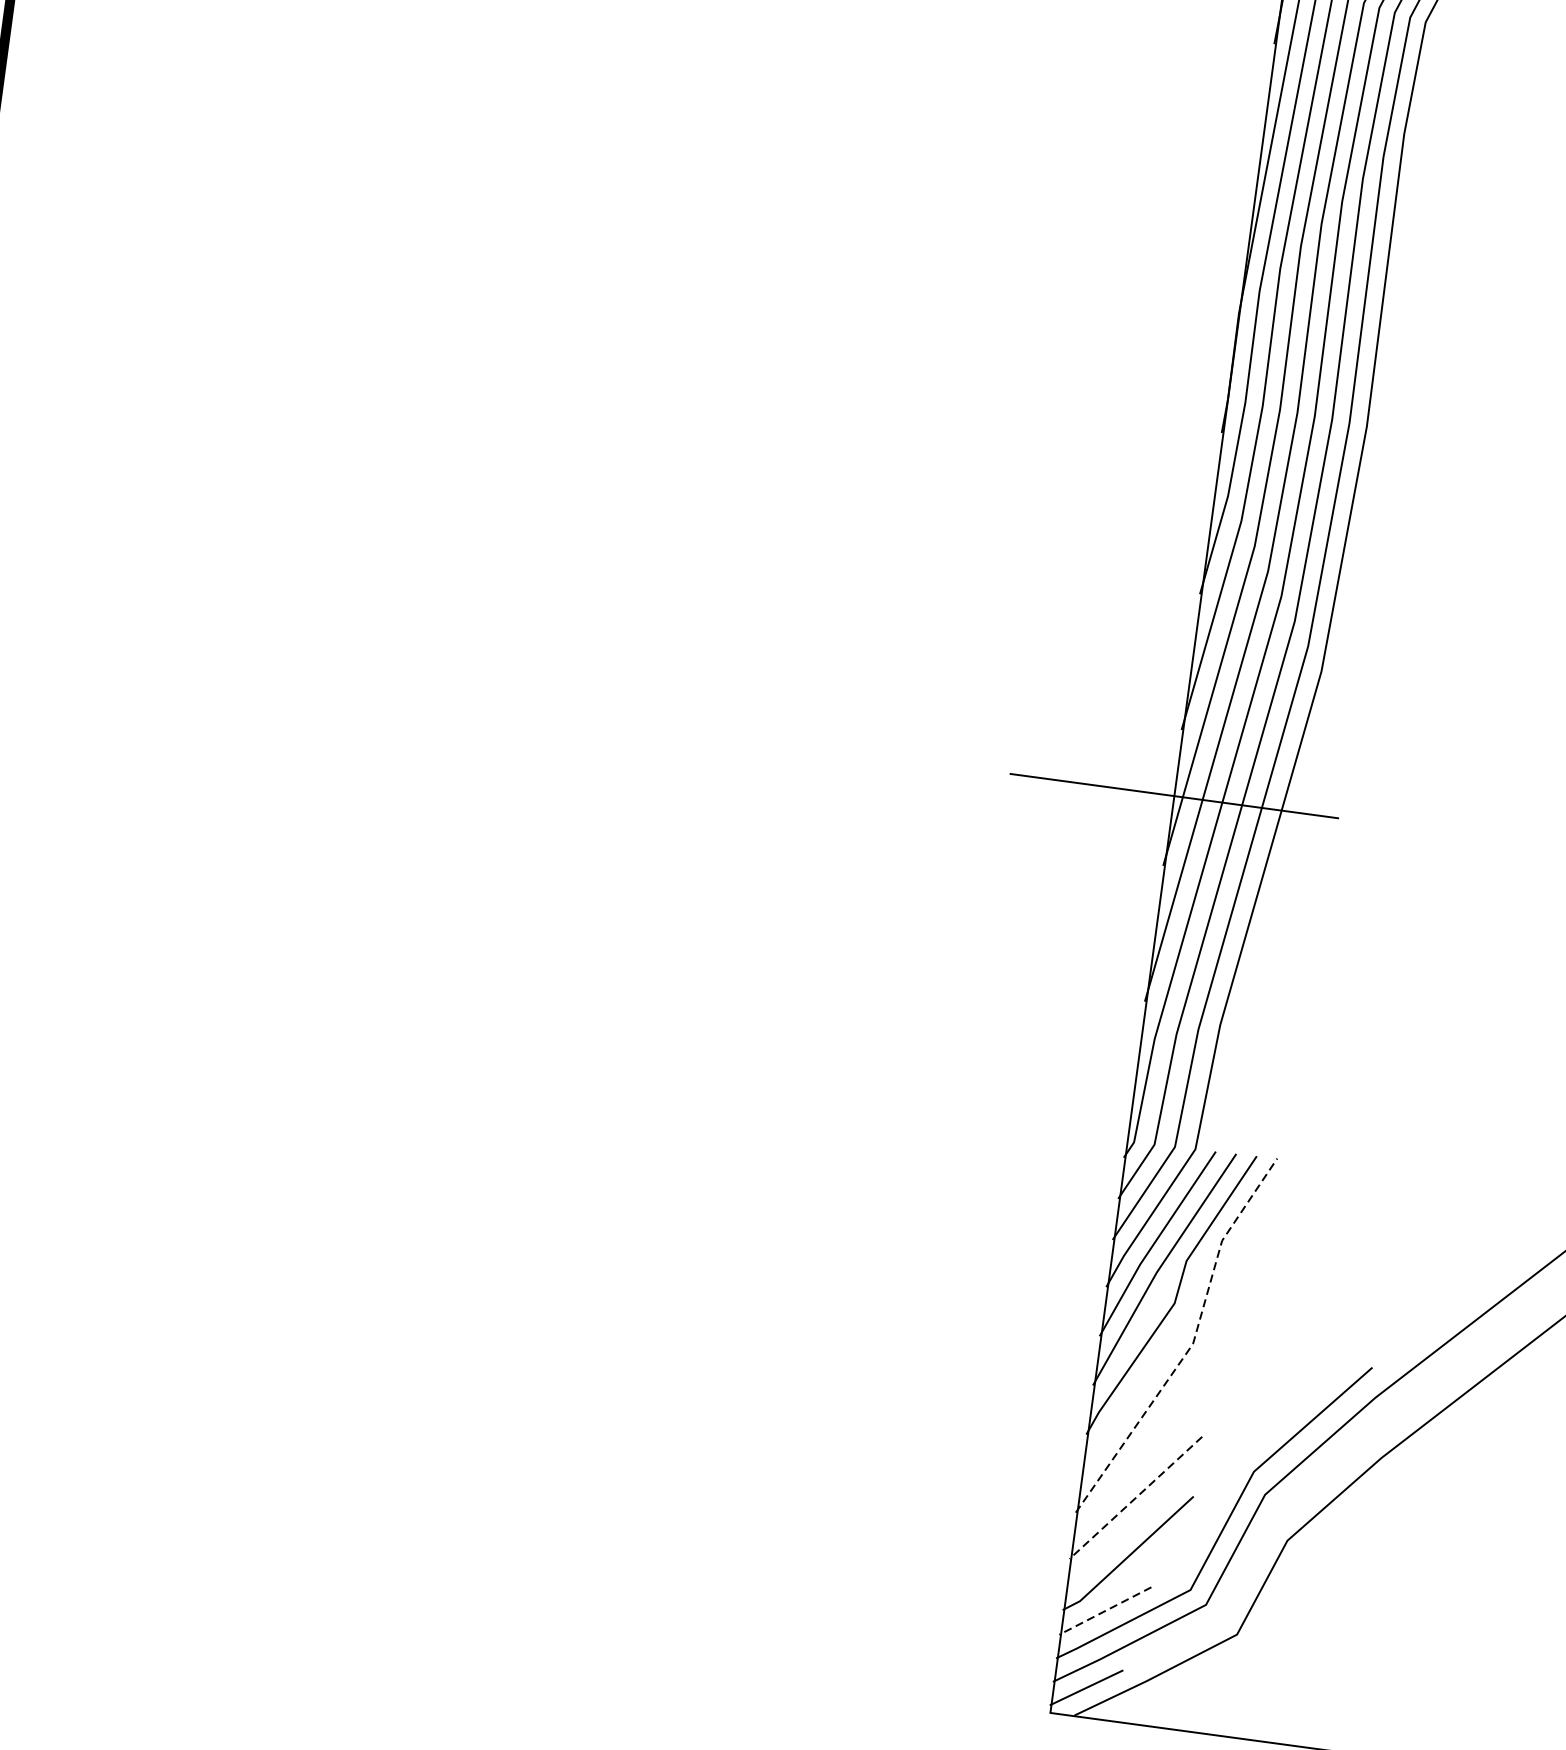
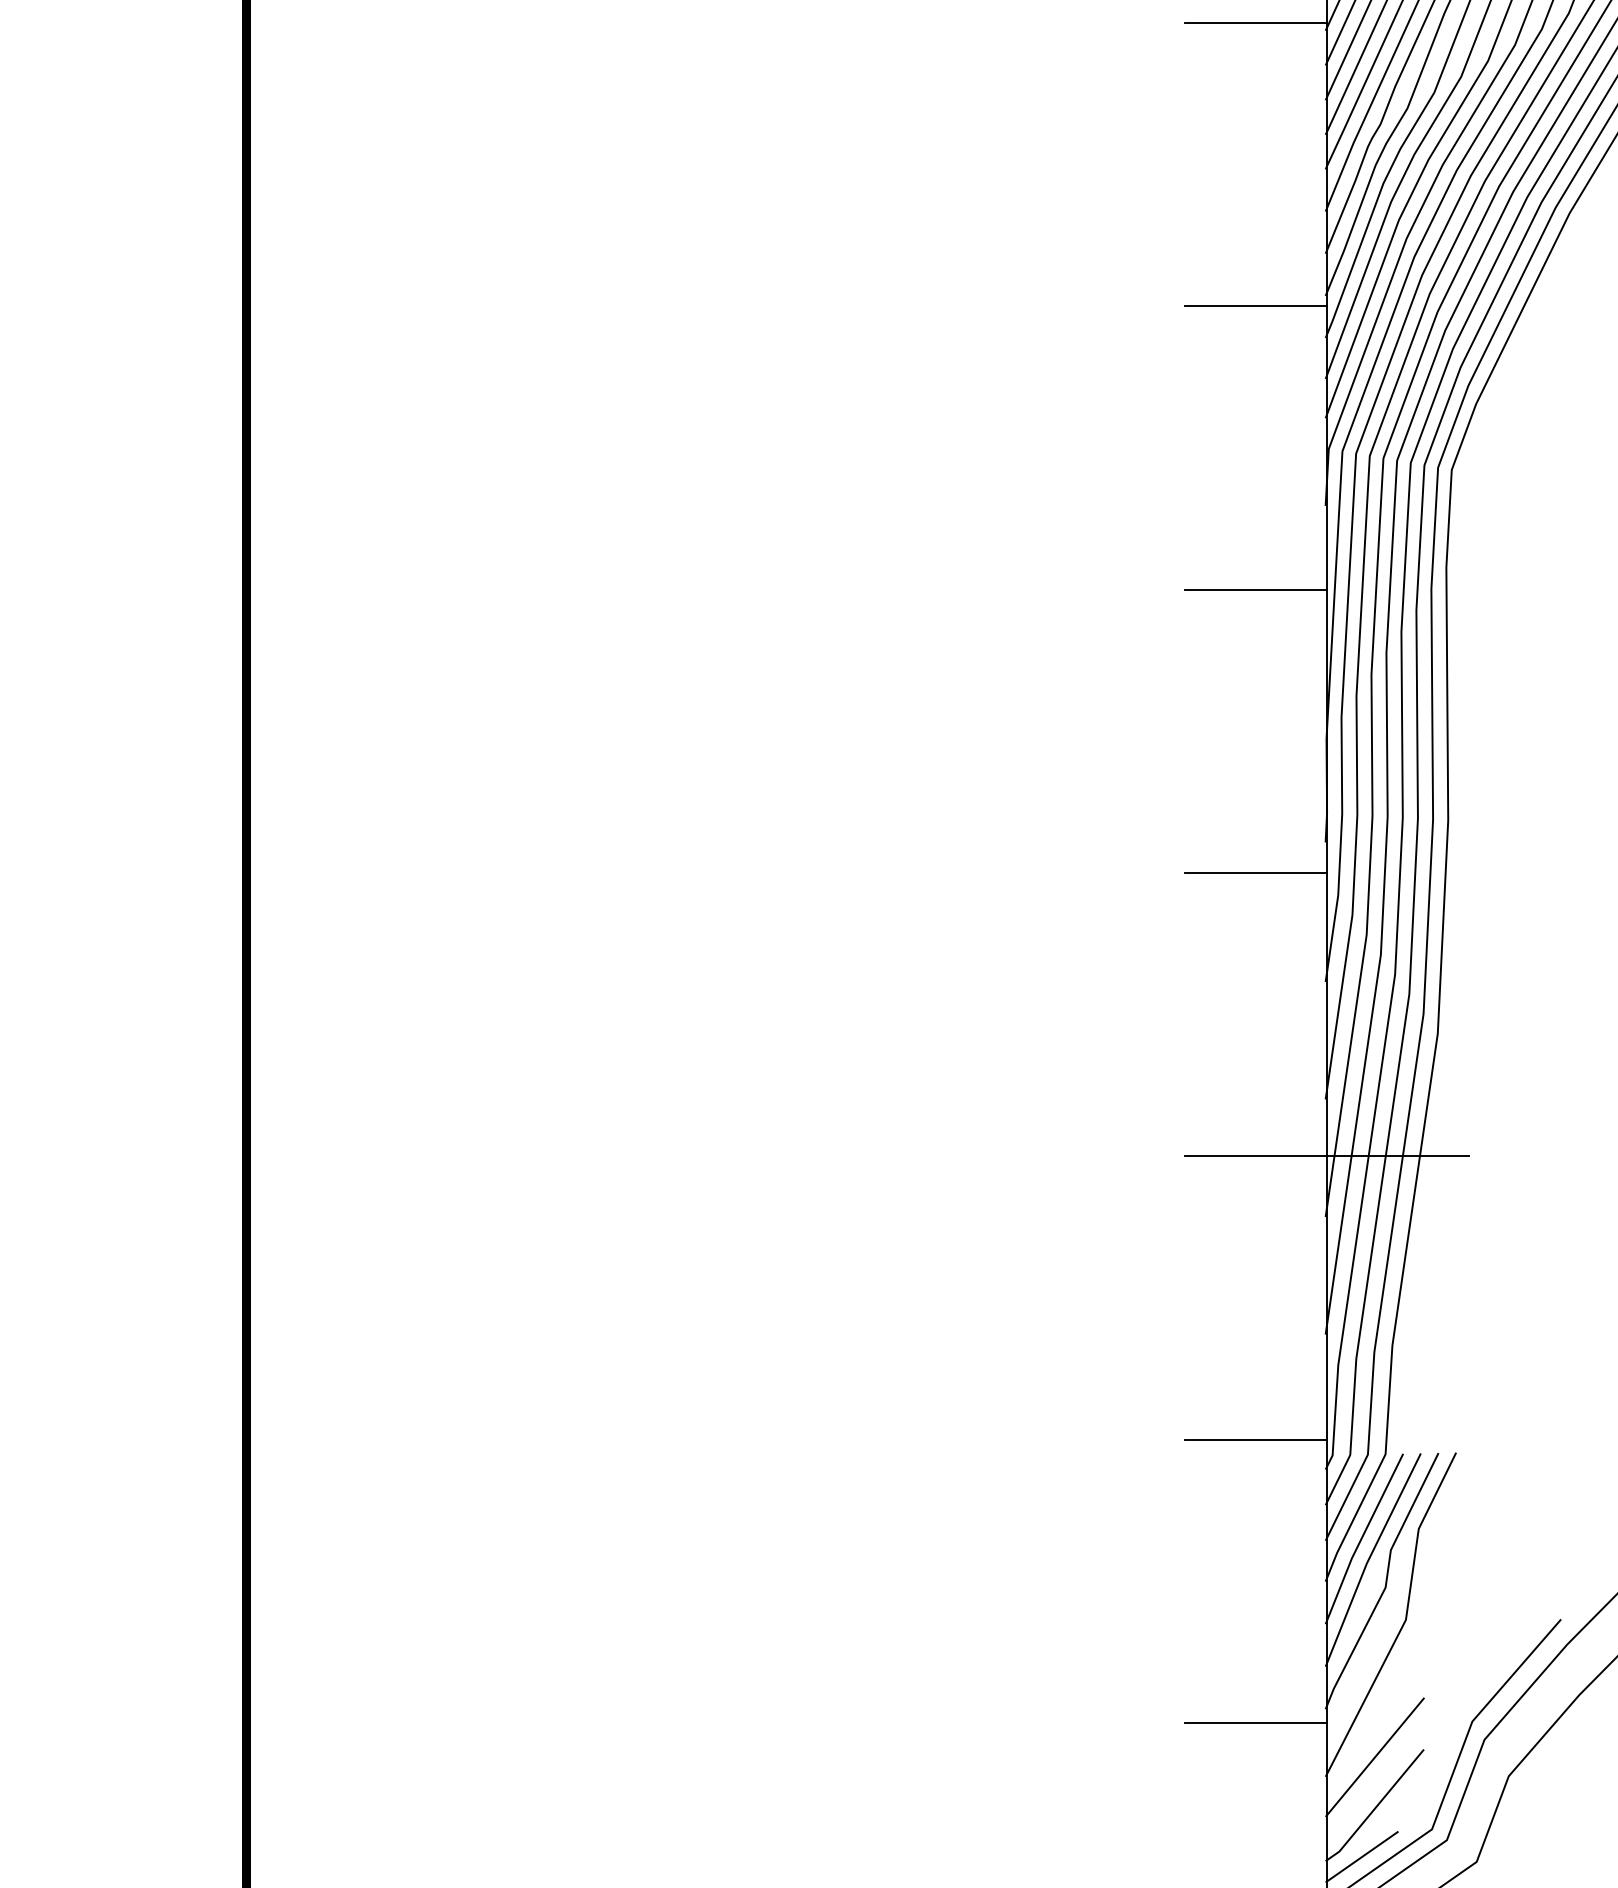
line: (1181, 129) -> (1256, 589), added
line: (1137, 458) -> (1256, 873), added
line: (1048, 1112) -> (1256, 1439), added
line: (1192, 1343) -> (1405, 1619), dashed -> solid
line: (1004, 1440) -> (1256, 1723), added
line: (1135, 1497) -> (1374, 1757), dashed -> solid
line: (1104, 1611) -> (1361, 1857), dashed -> solid

